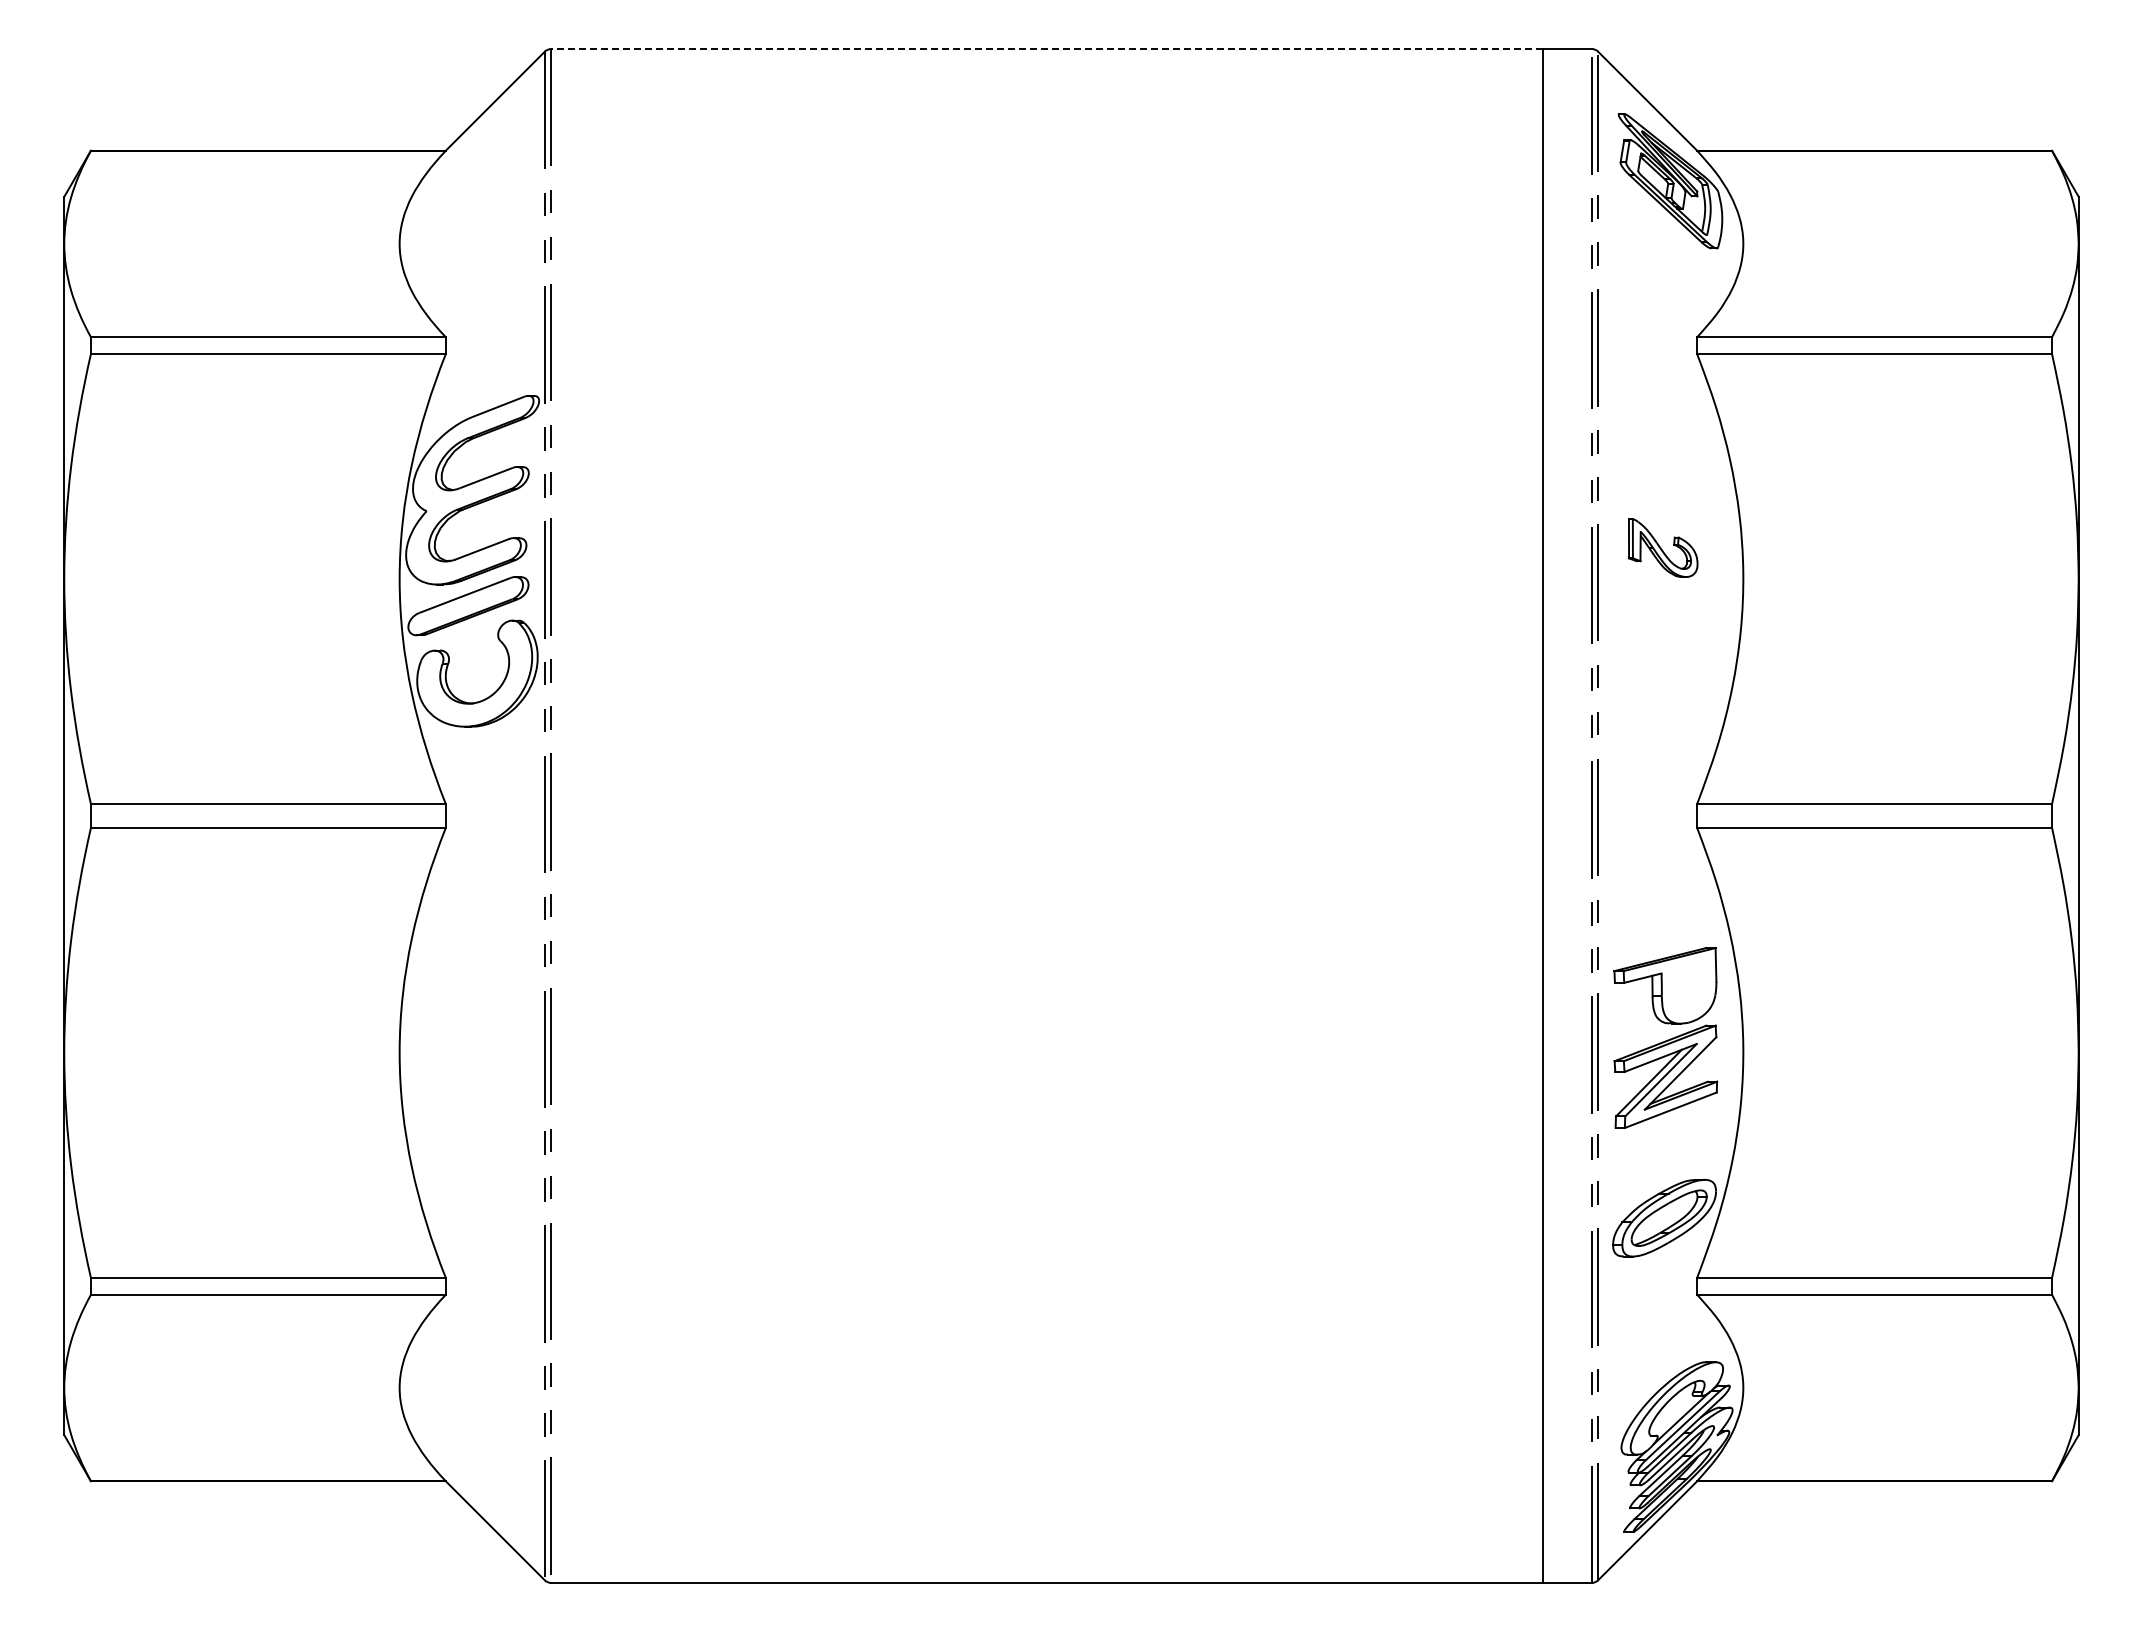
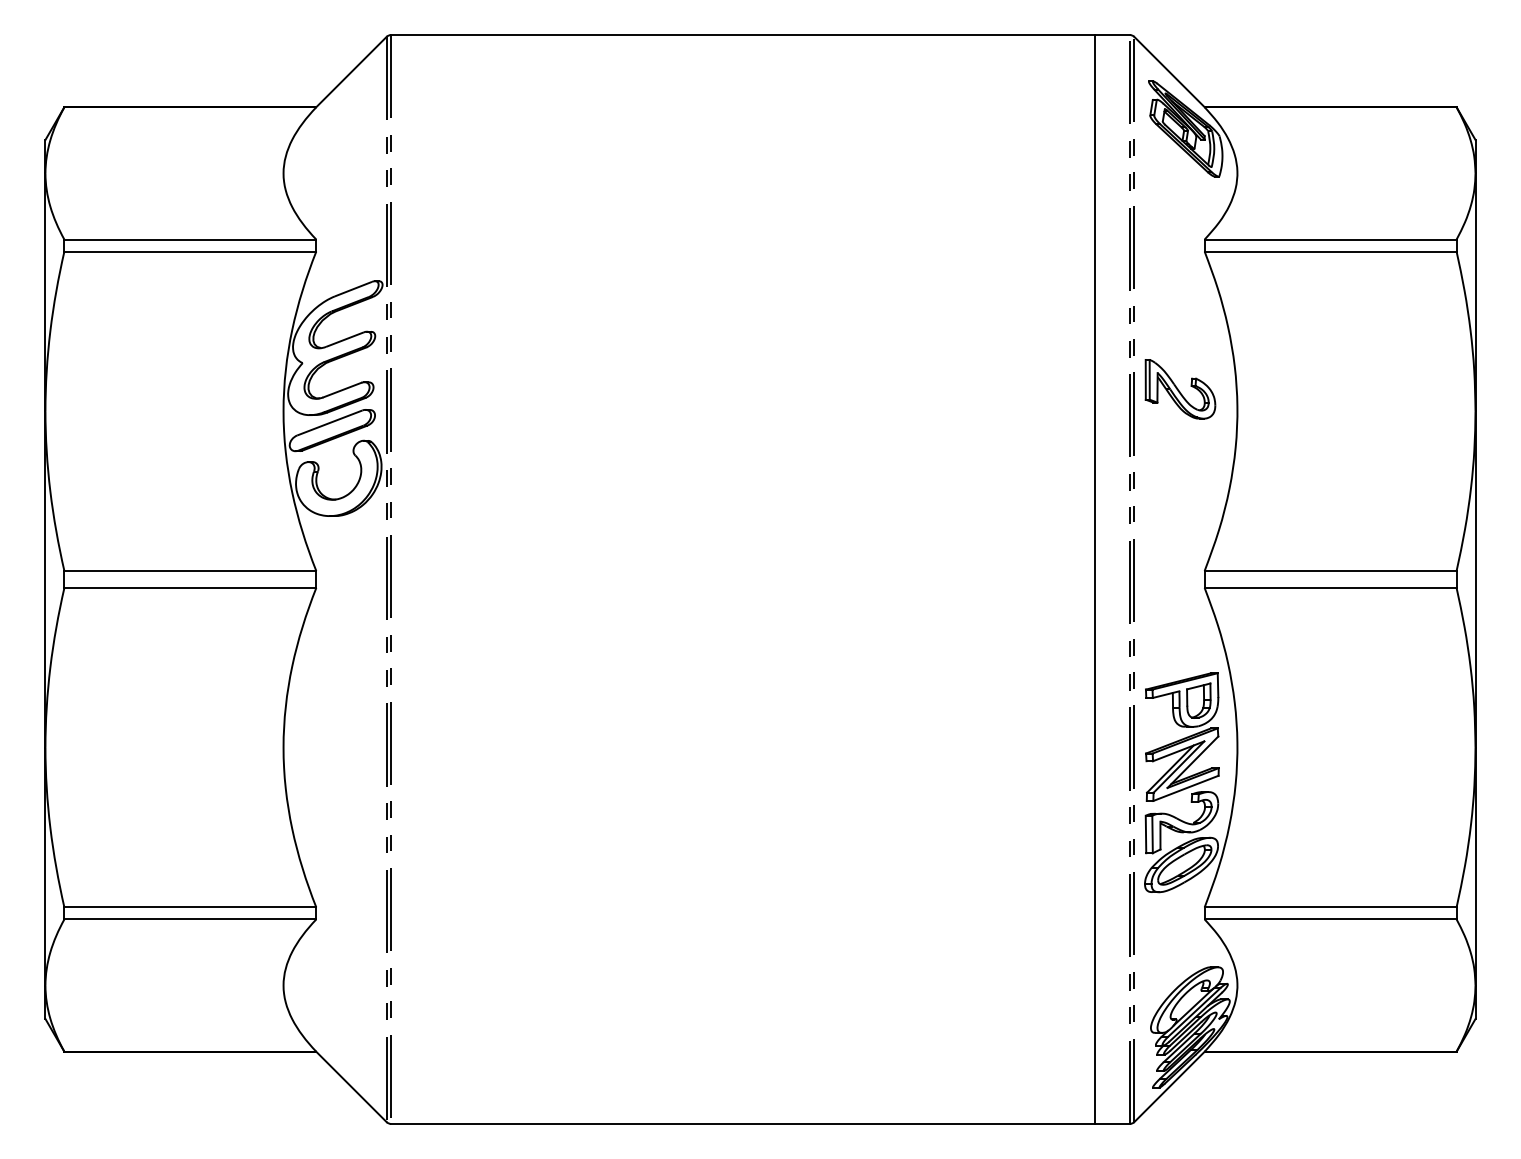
line: (1047, 49) -> (743, 35), dashed -> solid
part: (1663, 547) -> (1180, 388), size x1.43
part: (1688, 986) -> (1198, 700), added
part: (1665, 1158) -> (1182, 822), added

